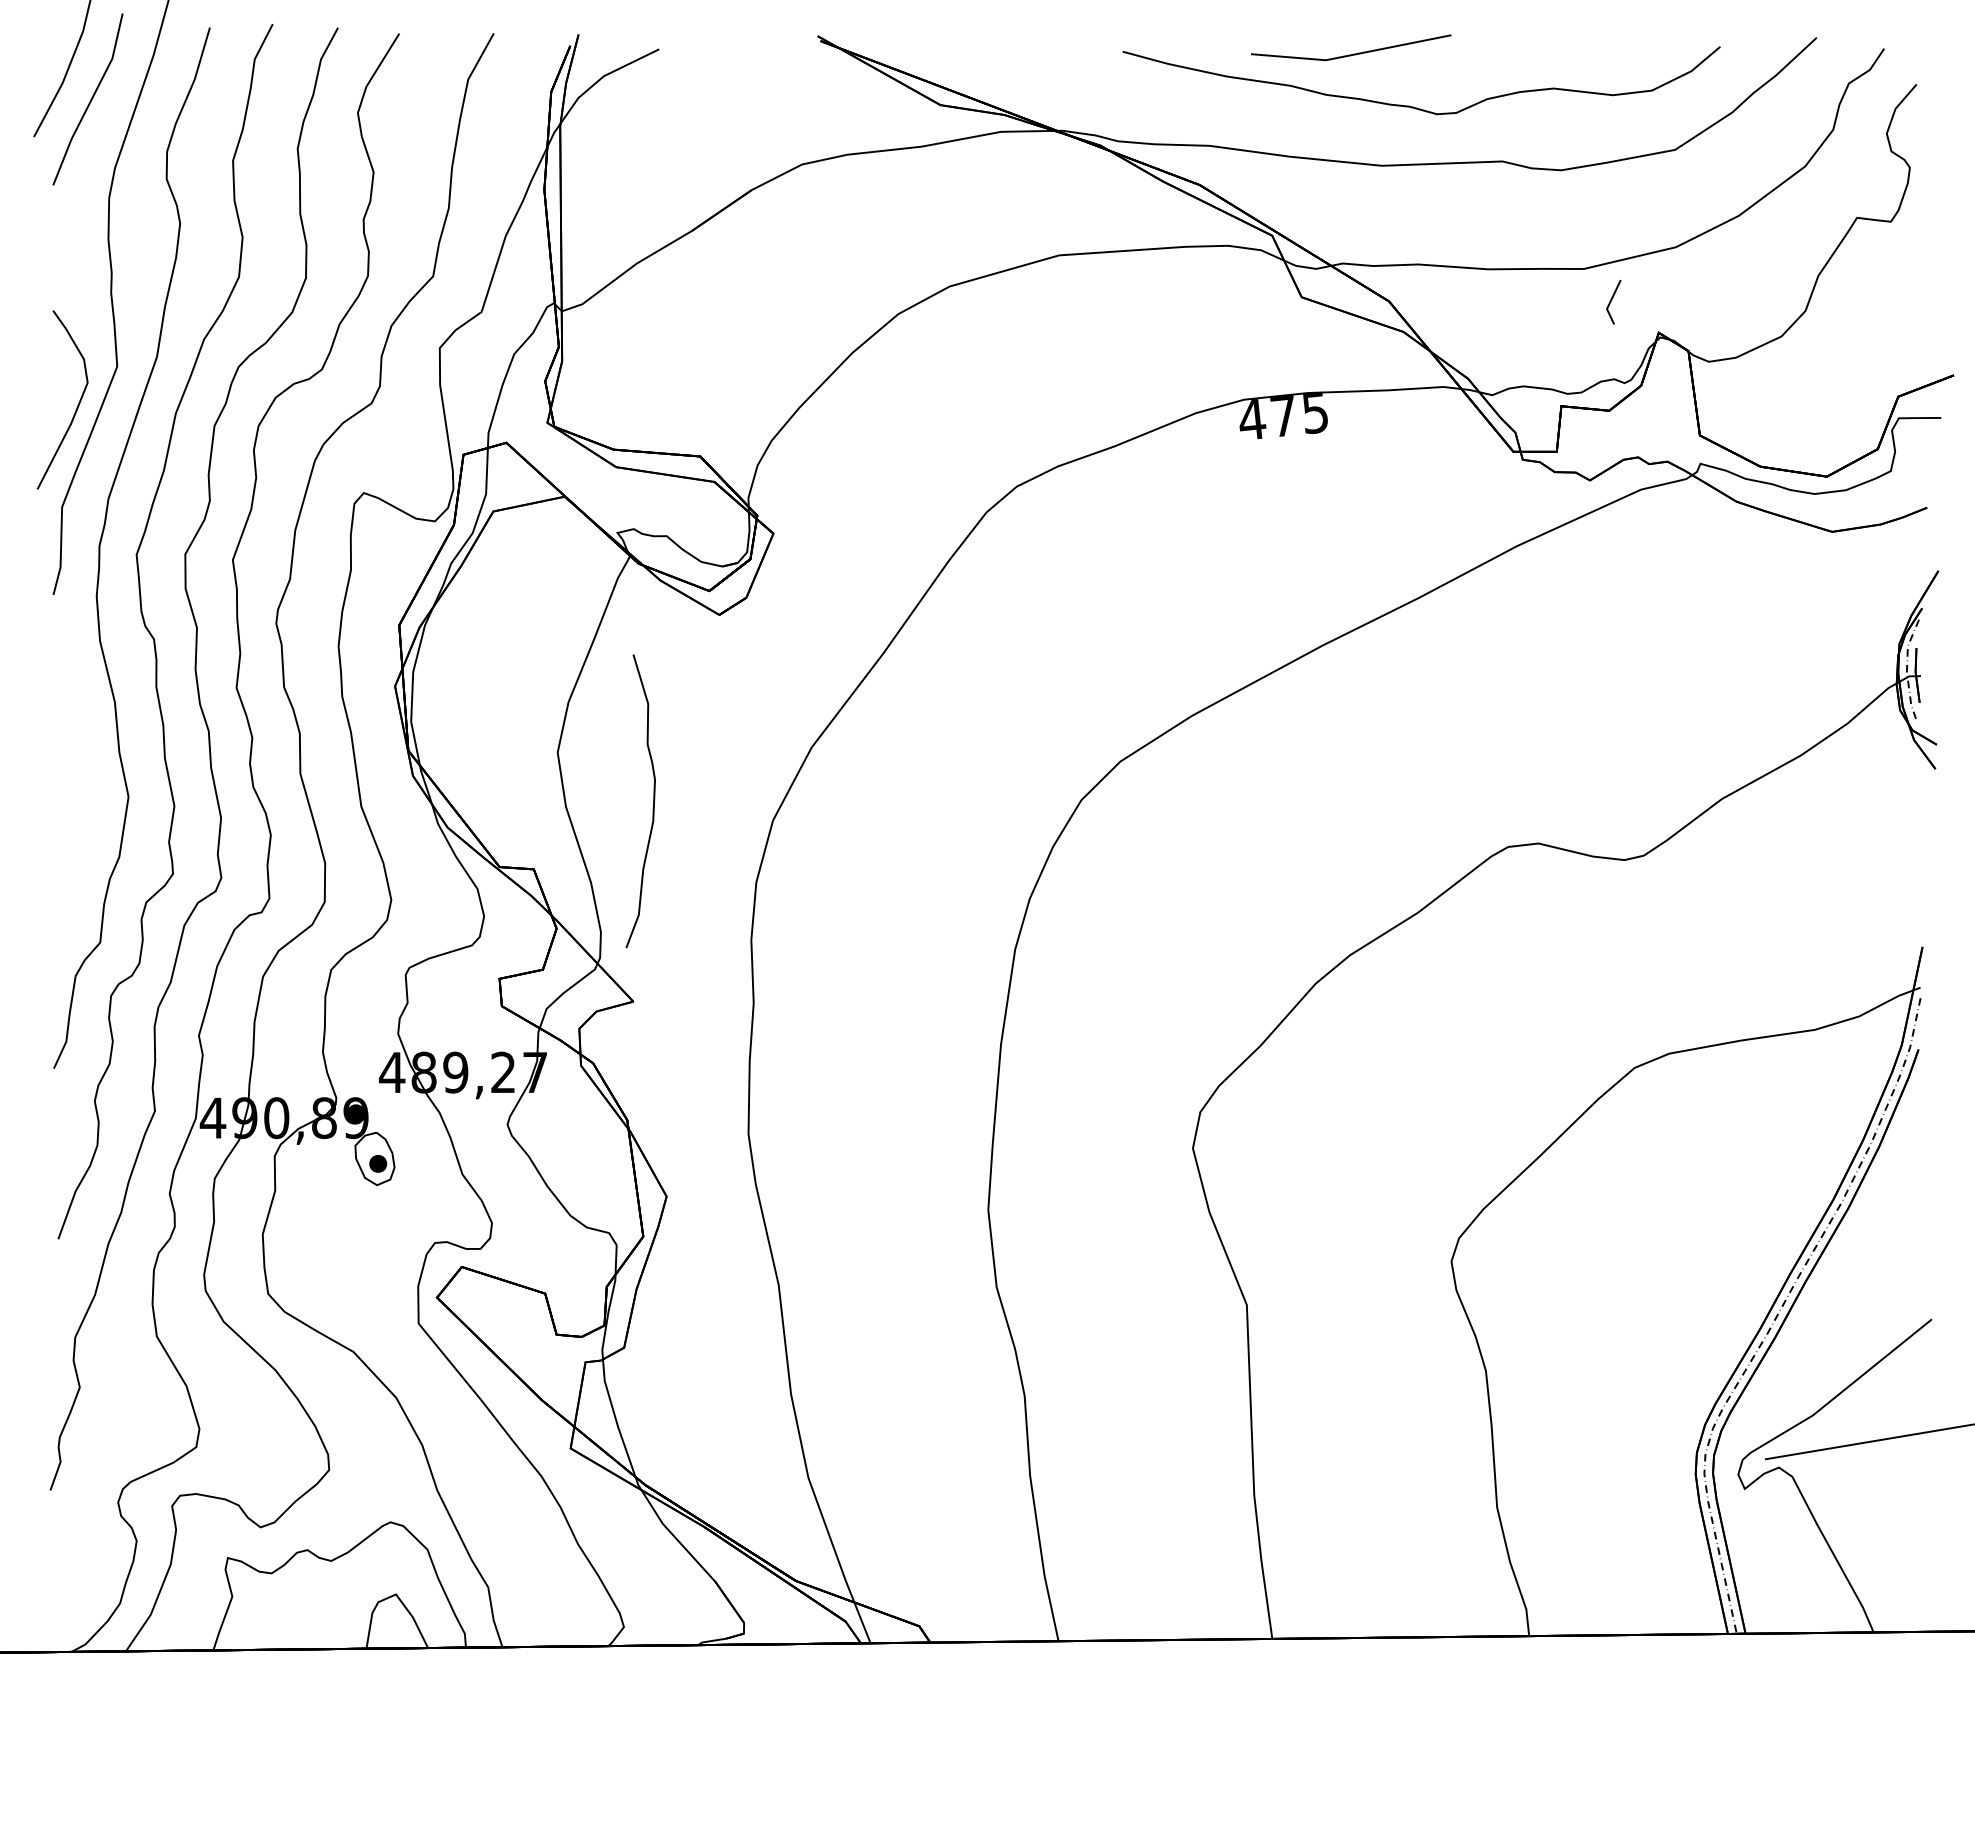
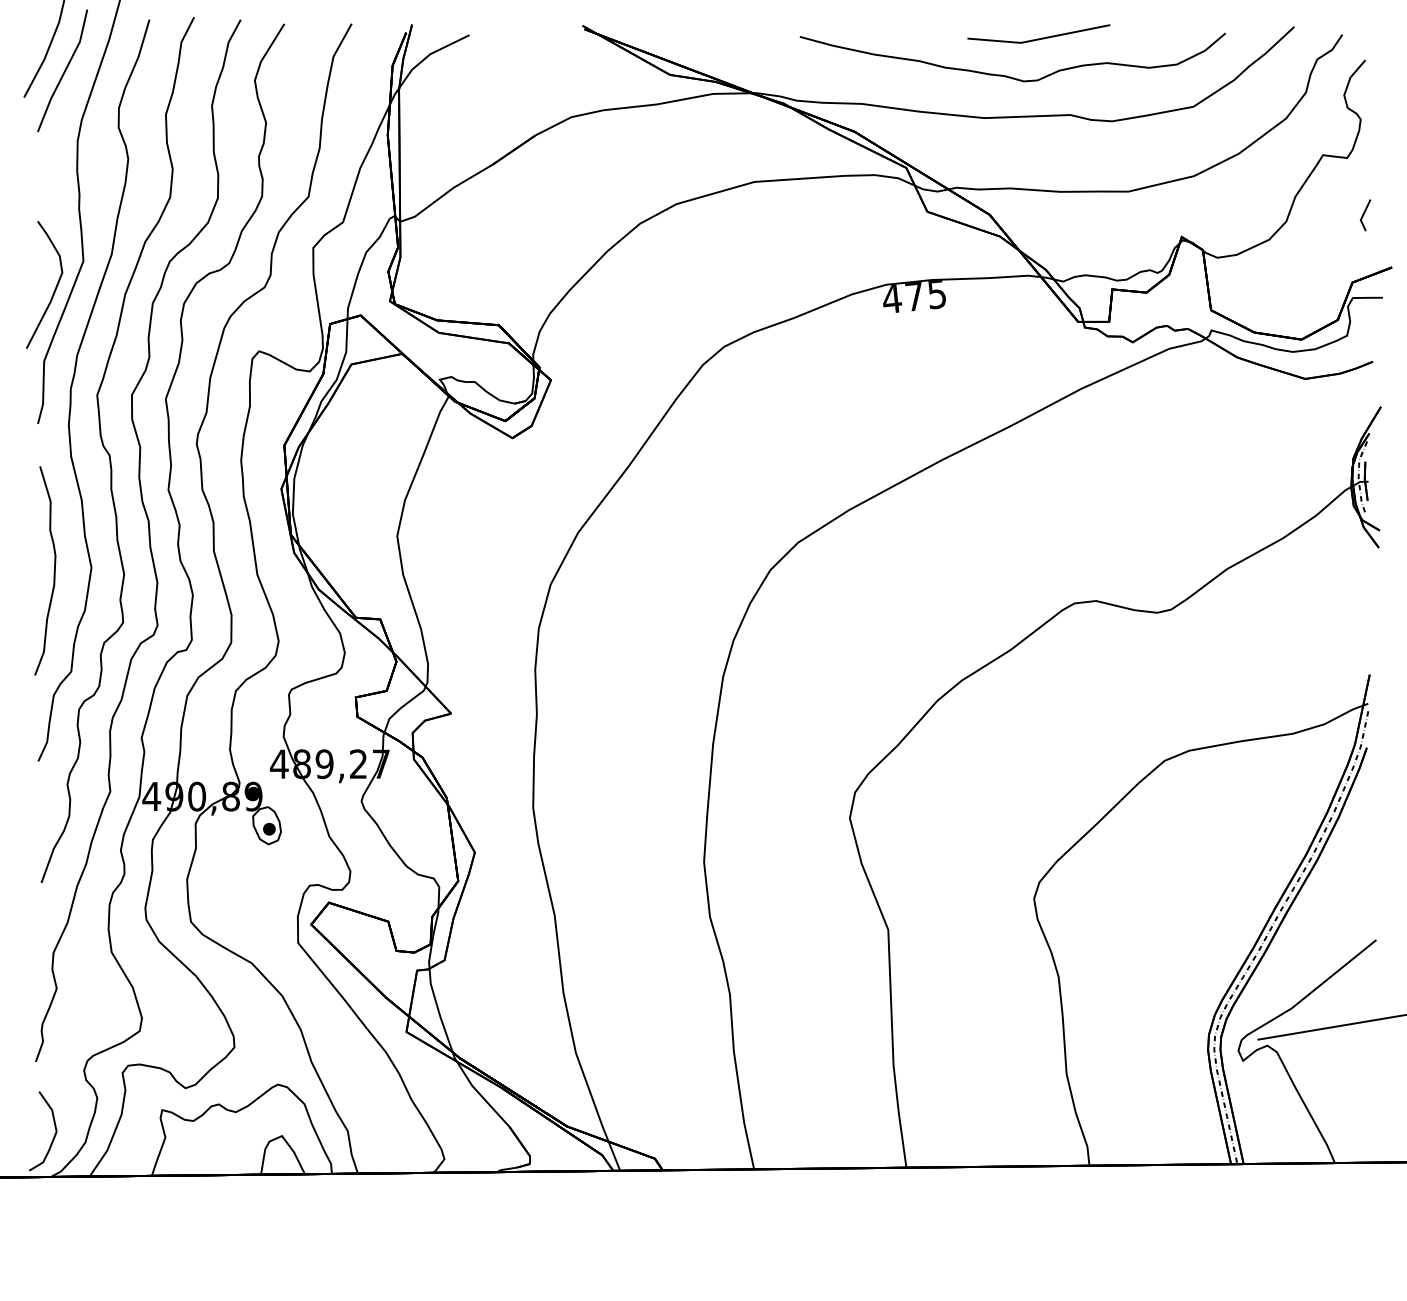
line: (1353, 53) -> (1040, 38), moved
line: (1611, 302) -> (1363, 215), moved
curve: (653, 801) -> (54, 571), moved
curve: (75, 1595) -> (53, 1136), added

